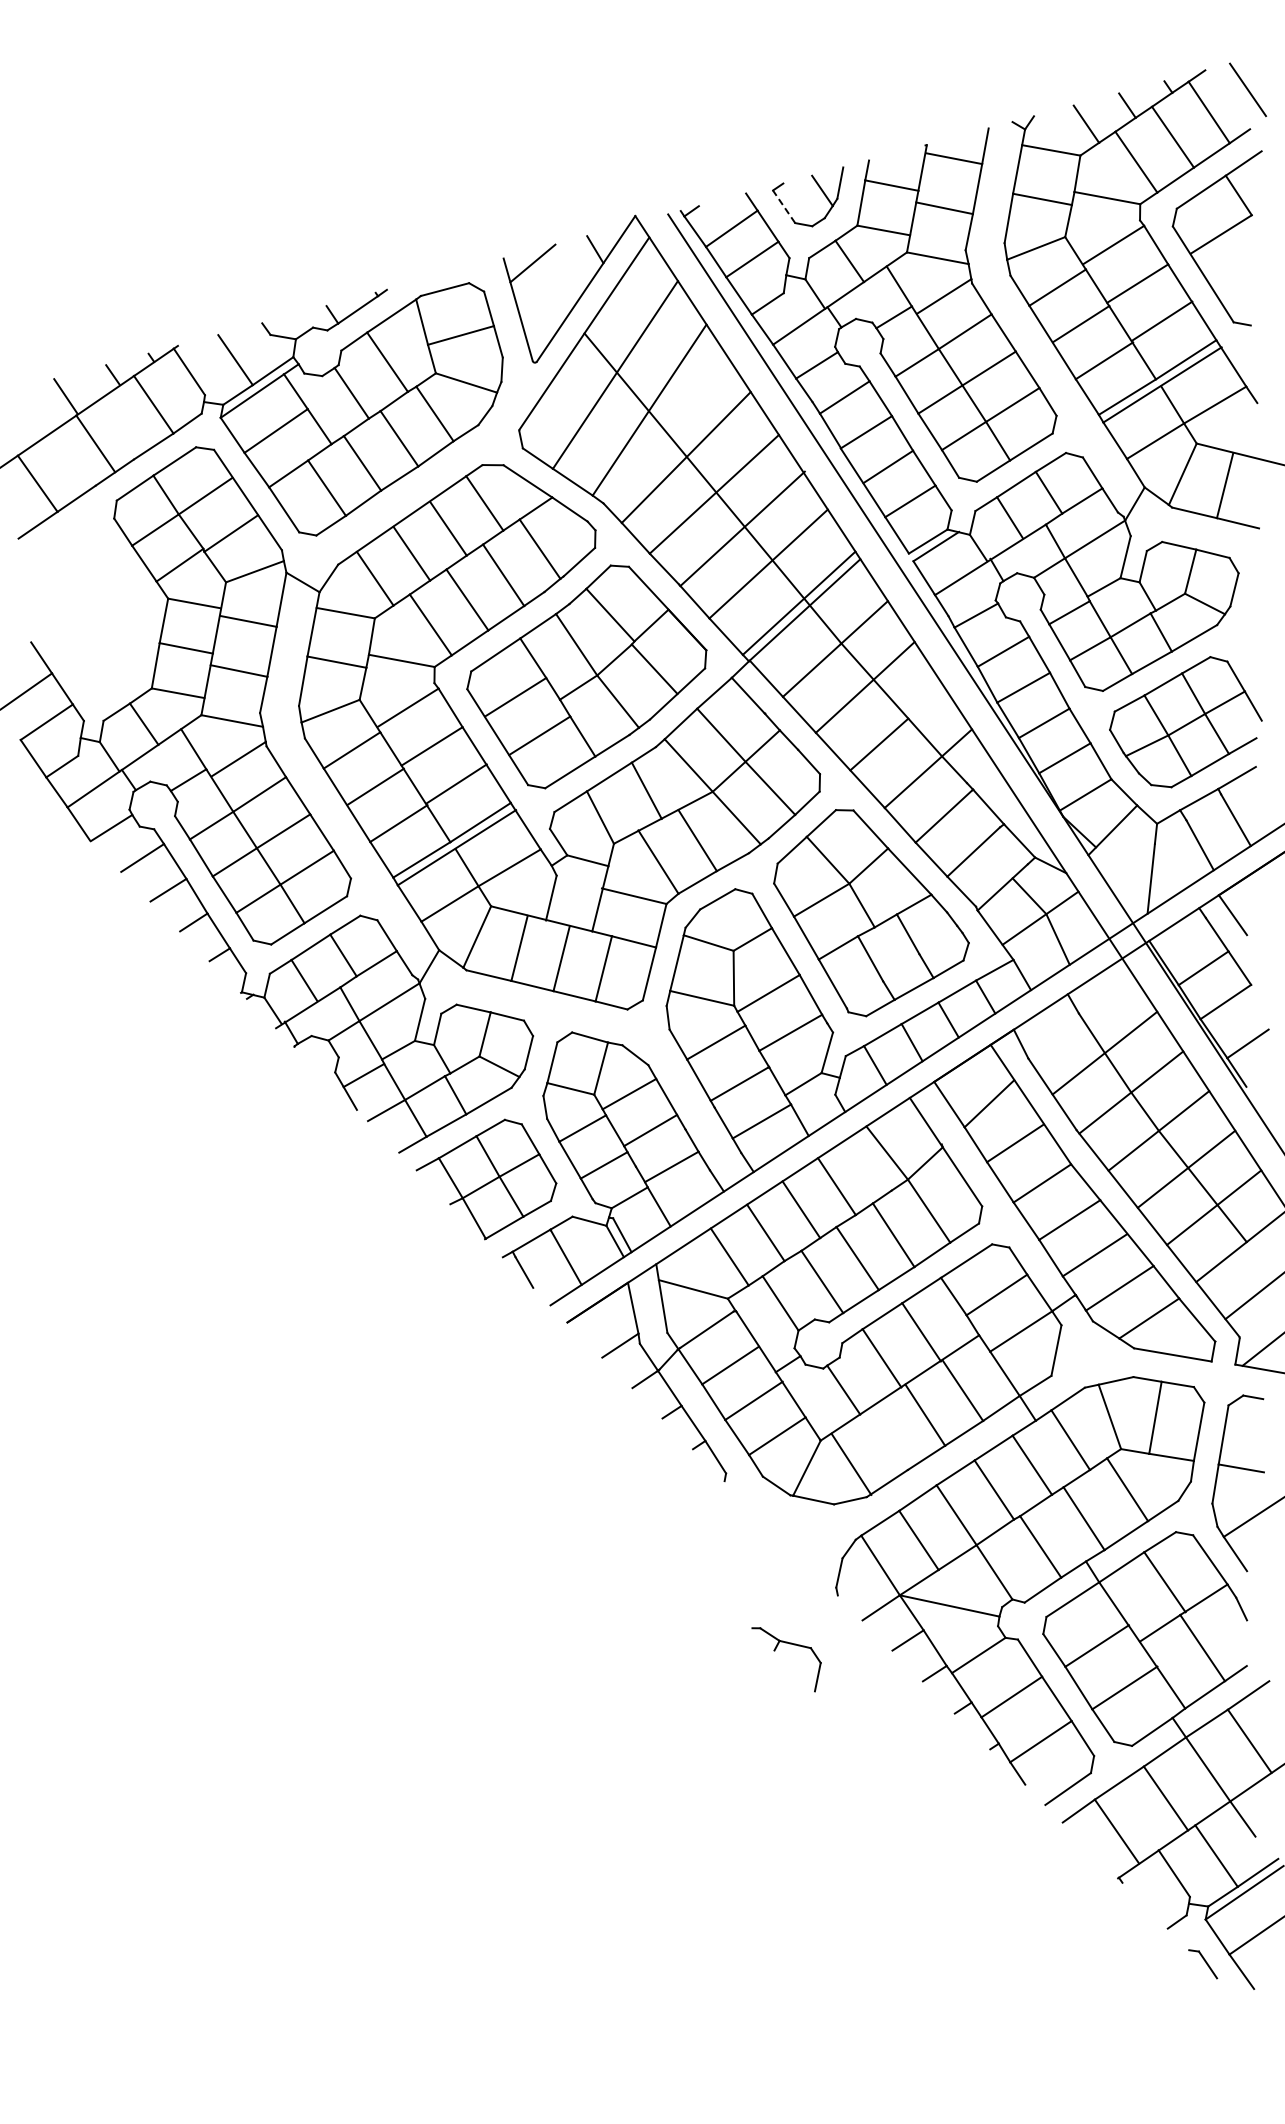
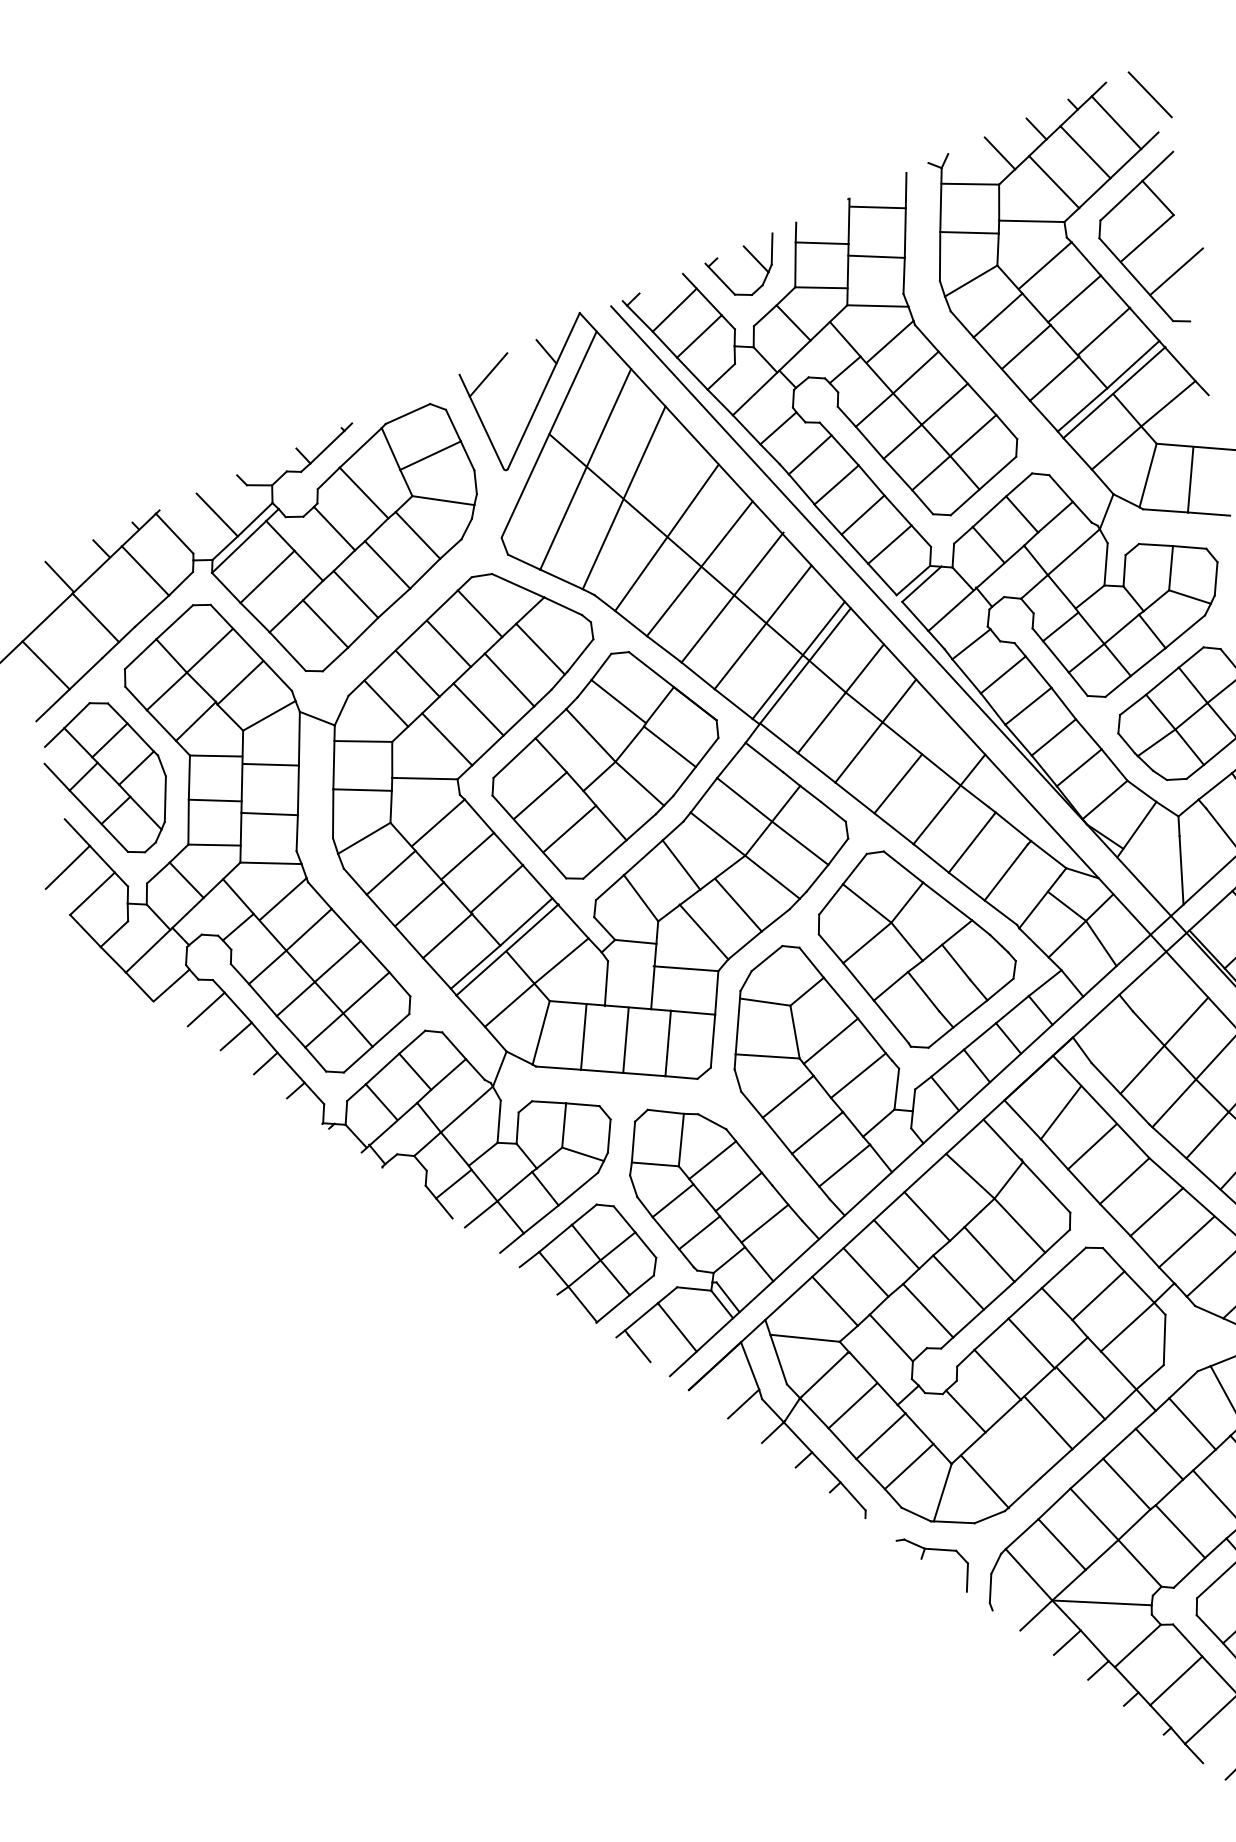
line: (782, 205) -> (719, 279), dashed -> solid
line: (1244, 272) -> (1175, 271), added
part: (80, 609) -> (107, 779), added
part: (776, 1649) -> (923, 1557), moved

